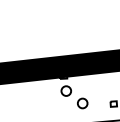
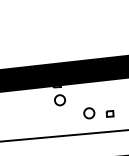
circle: (82, 103) -> (89, 113), moved

